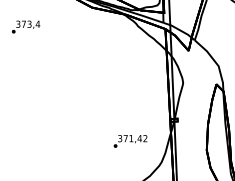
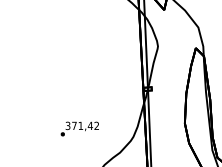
text: (130, 141) -> (79, 129), moved

